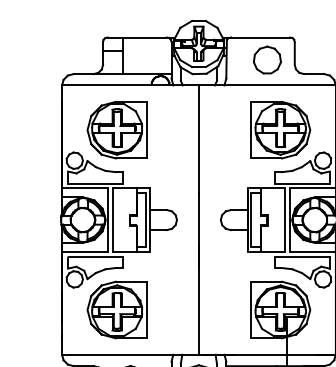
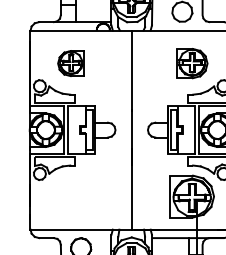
part: (116, 129) -> (70, 63), size x0.6
part: (280, 129) -> (192, 63), size x0.7
part: (116, 309) -> (70, 196), removed

